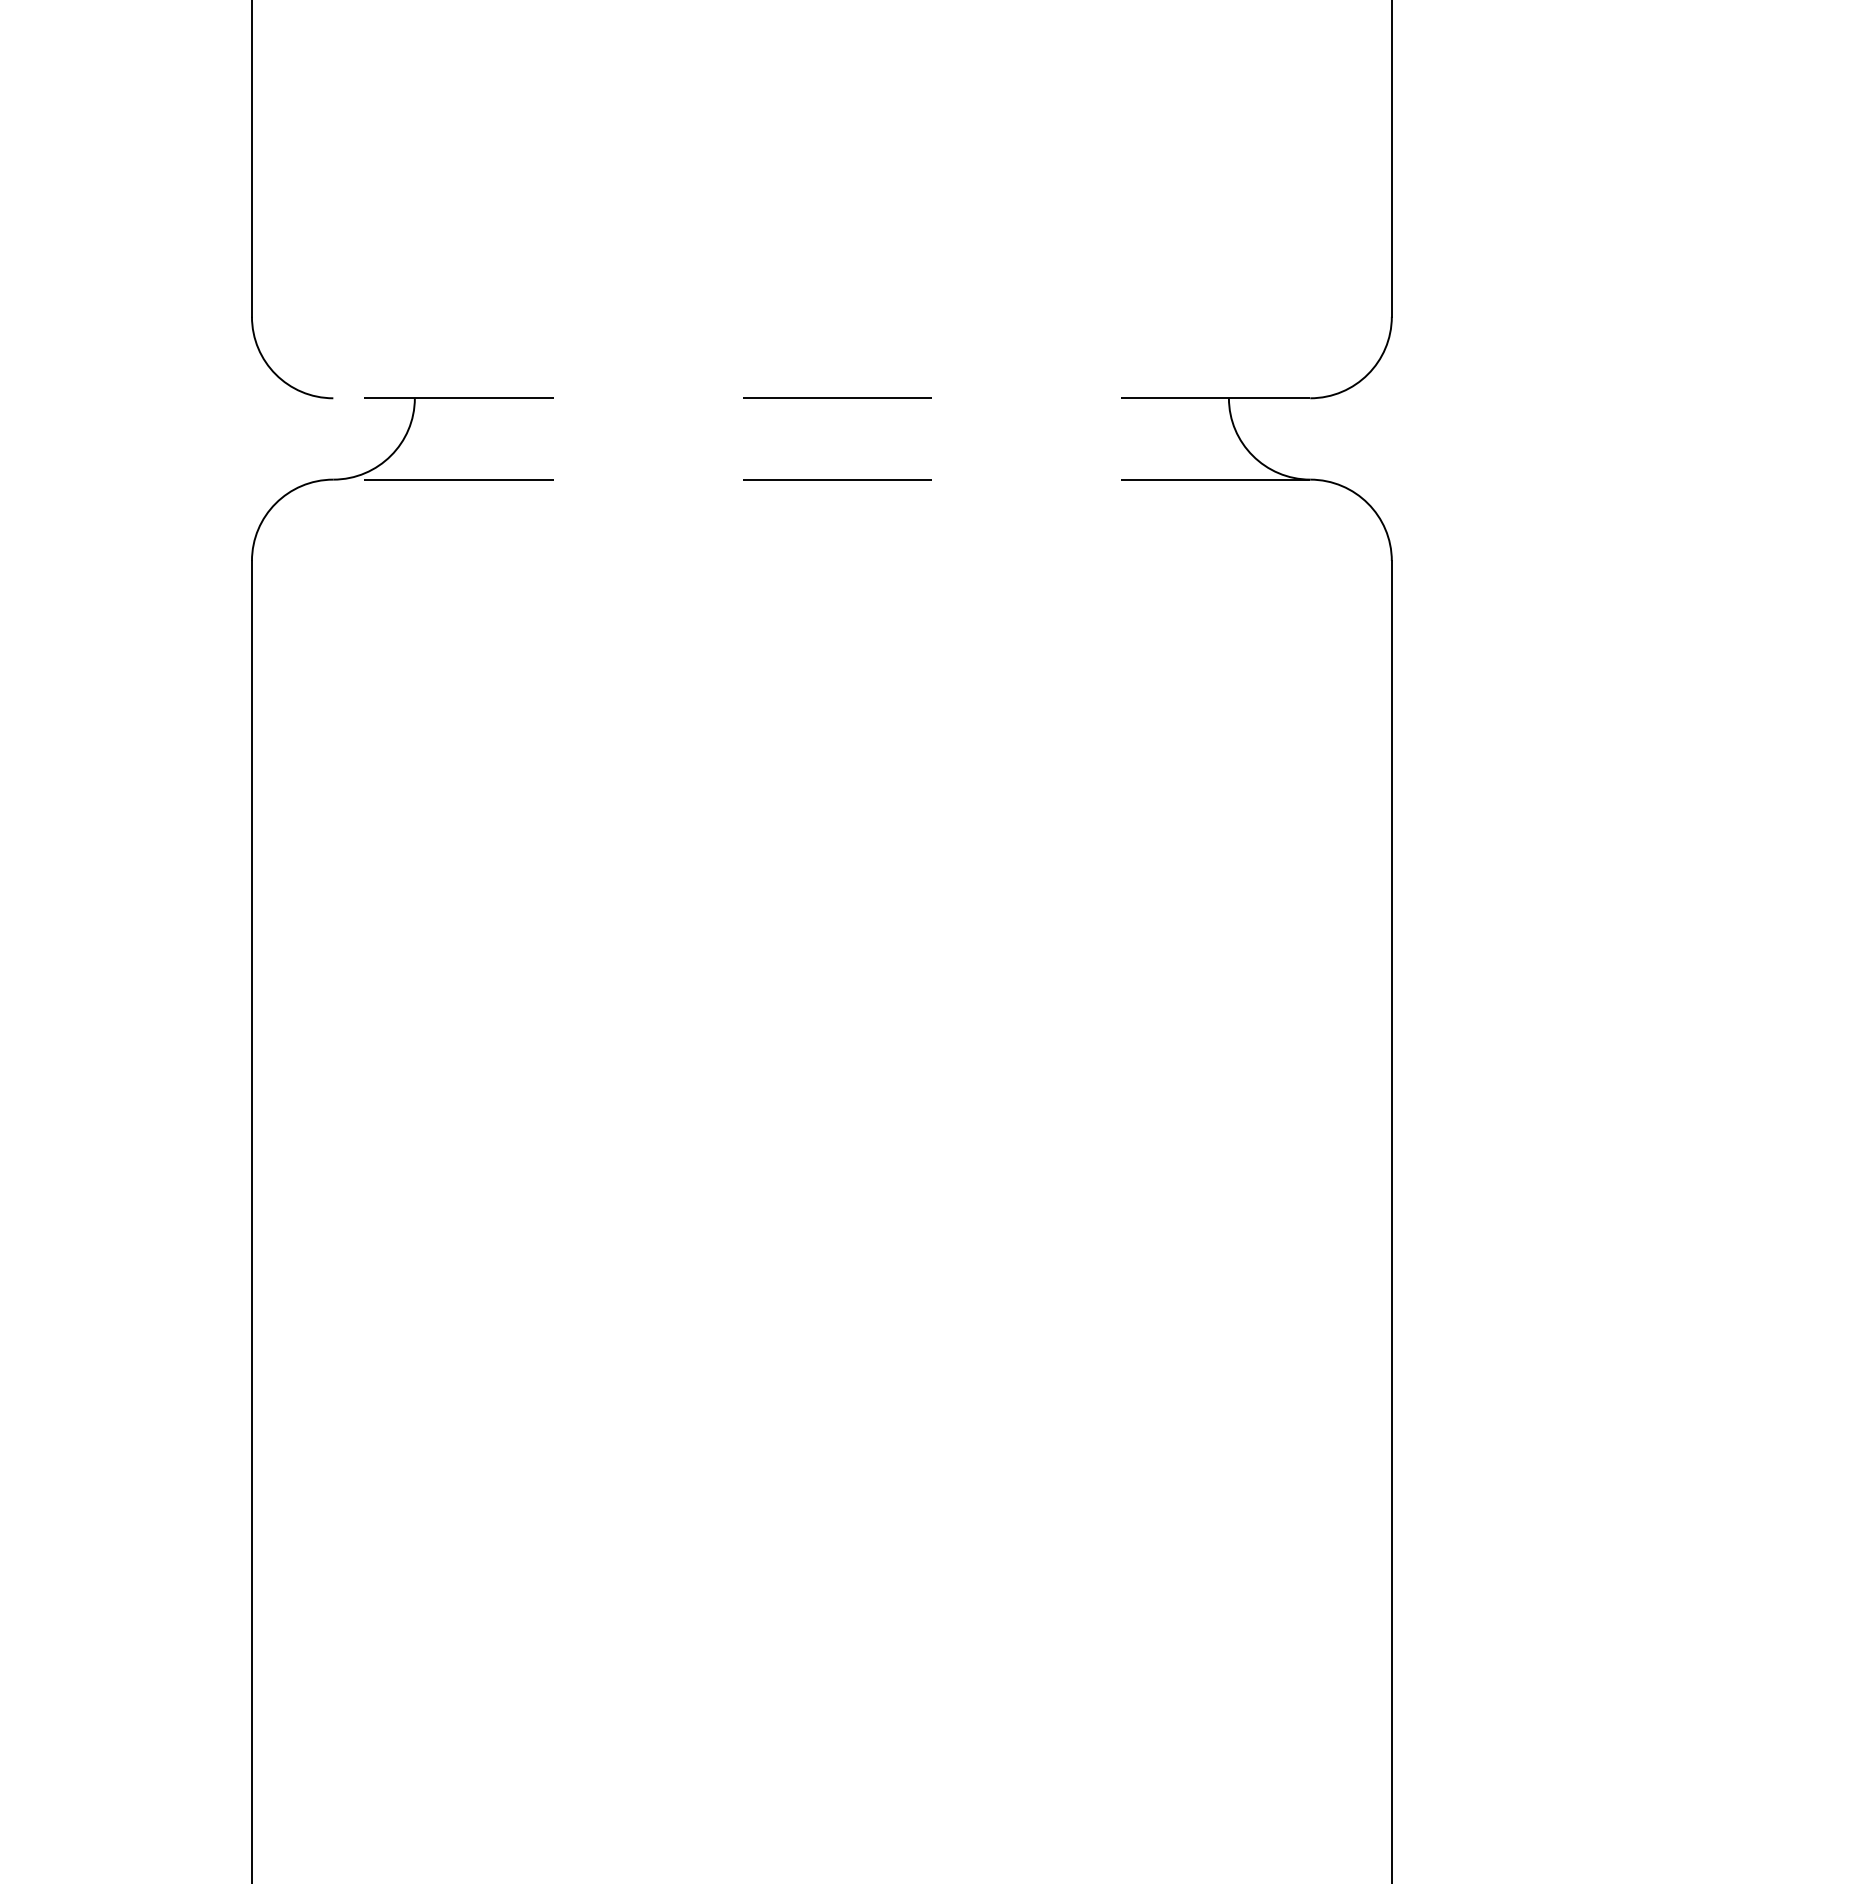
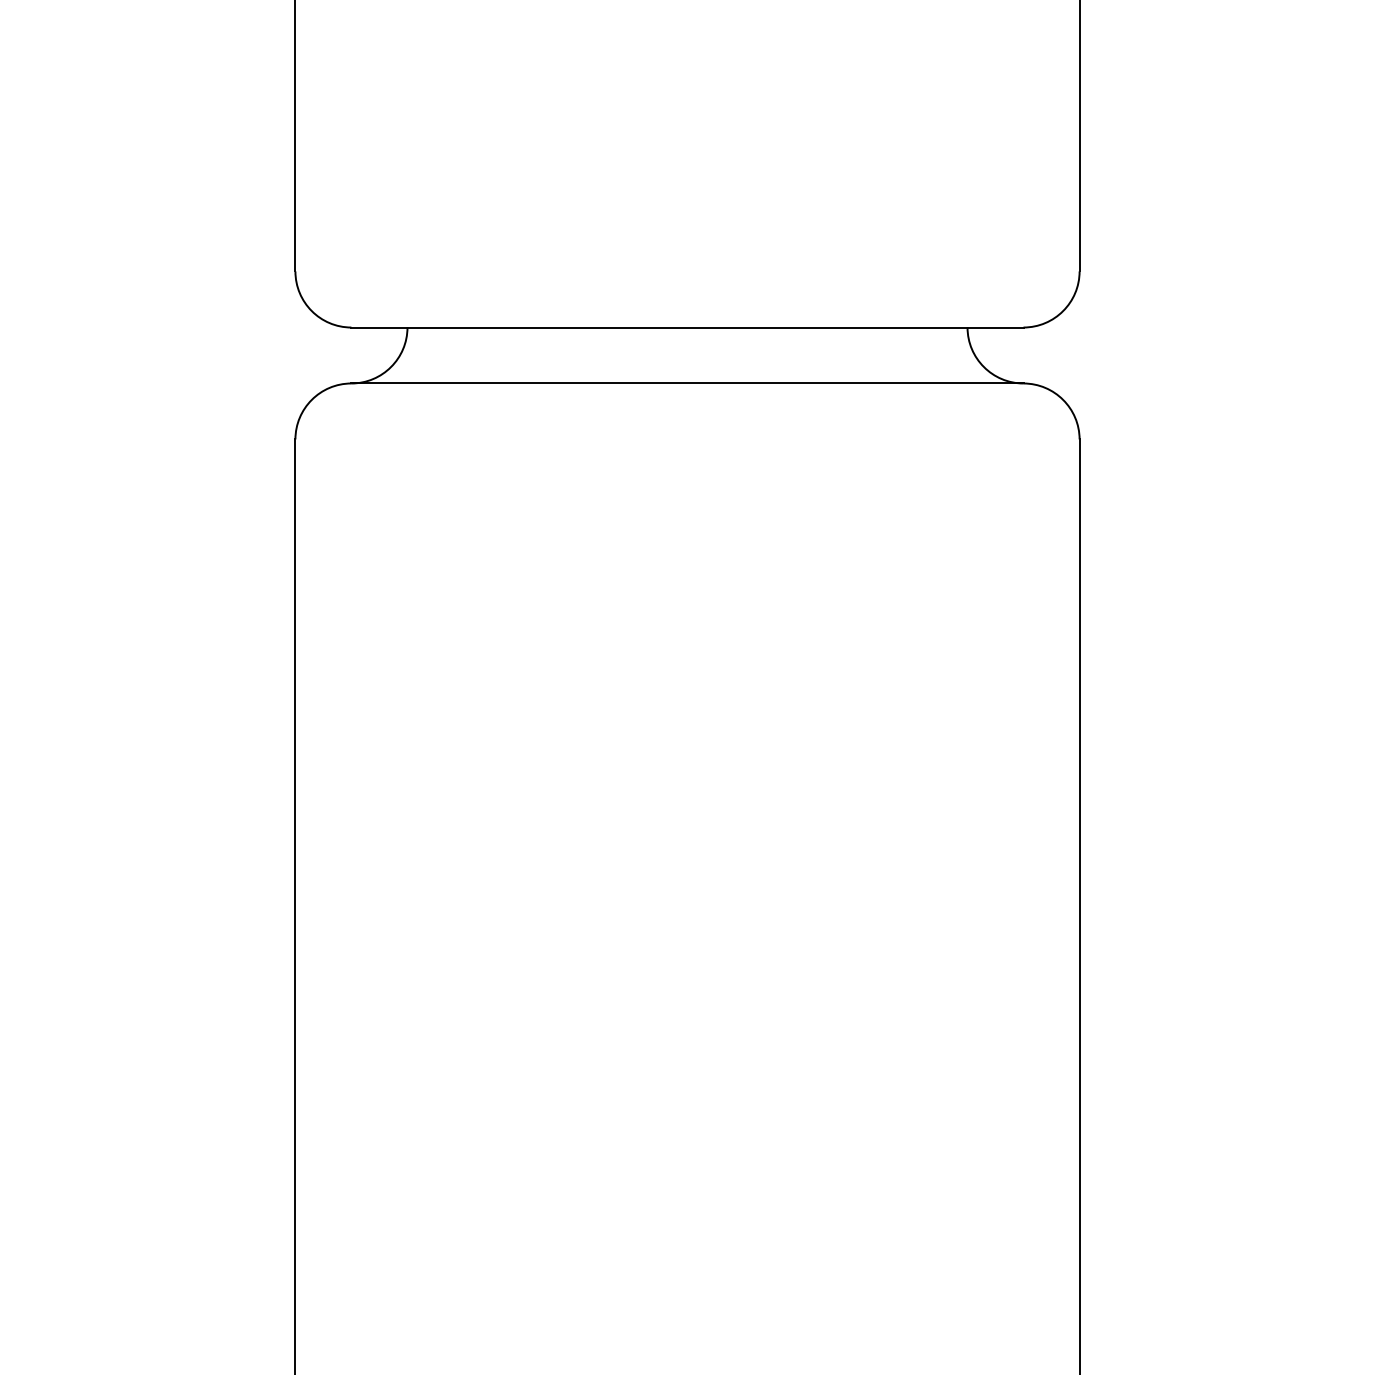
line: (820, 398) -> (686, 327), dashed -> solid
line: (820, 479) -> (686, 383), dashed -> solid

